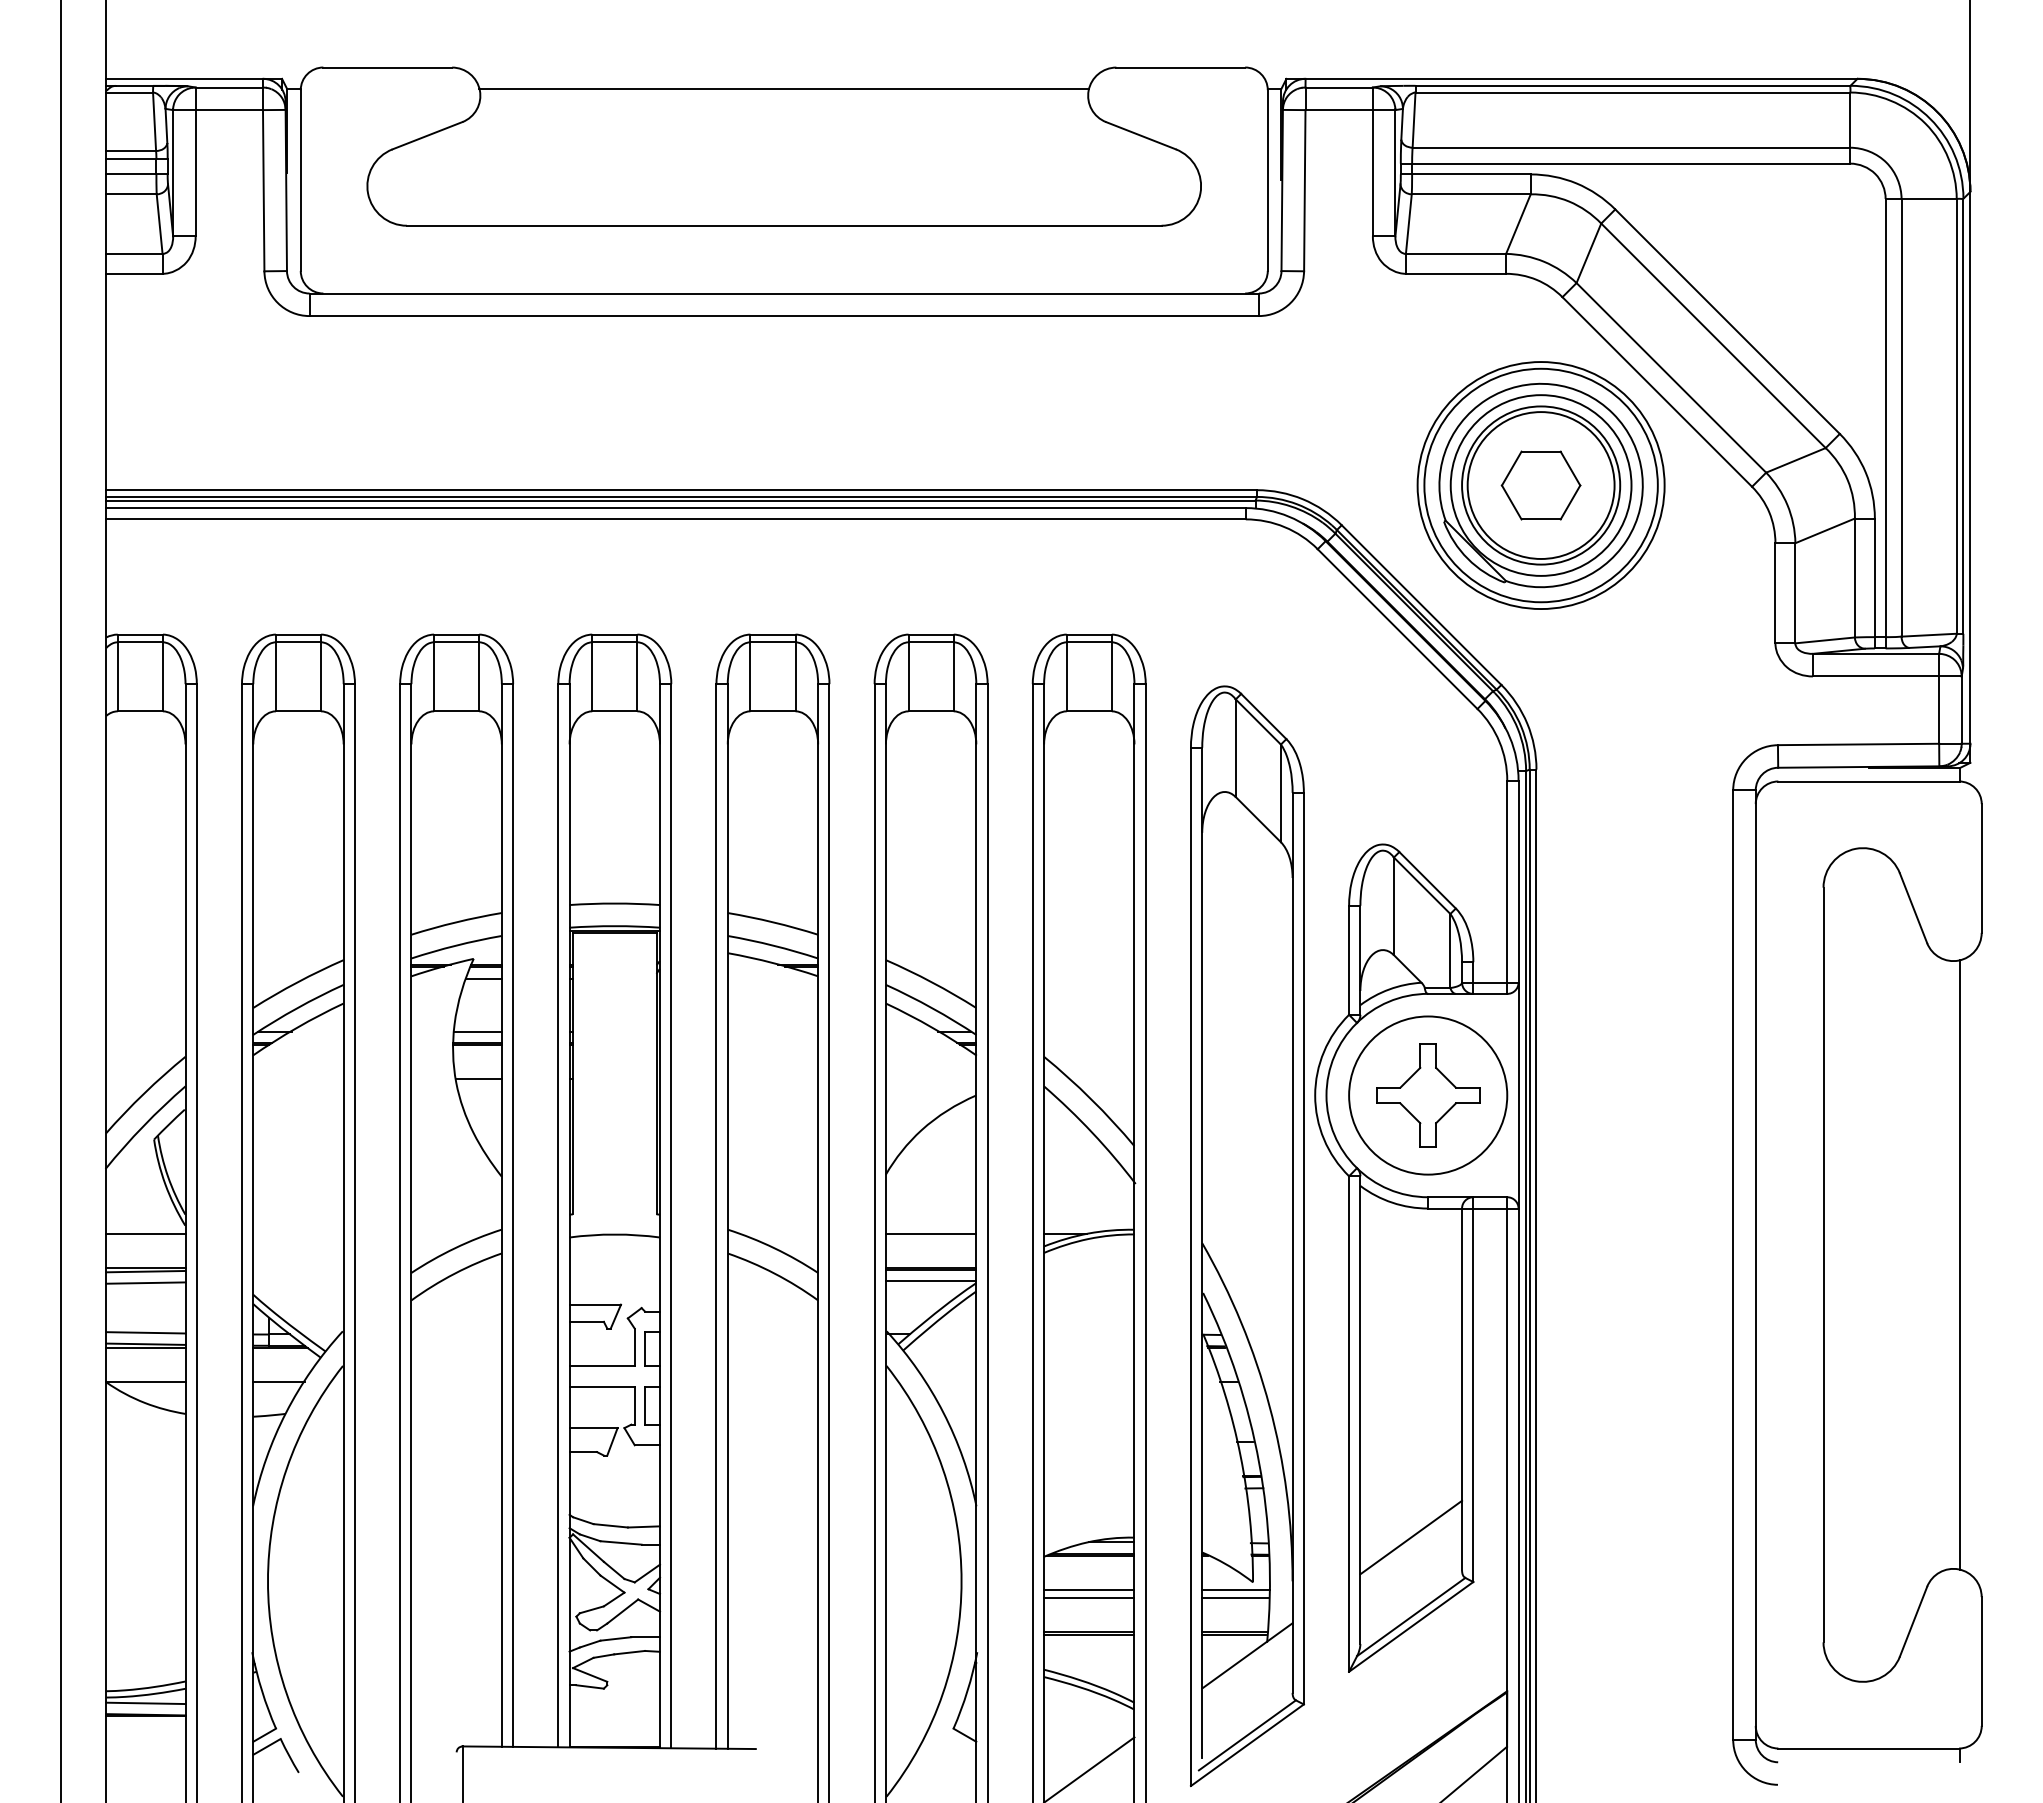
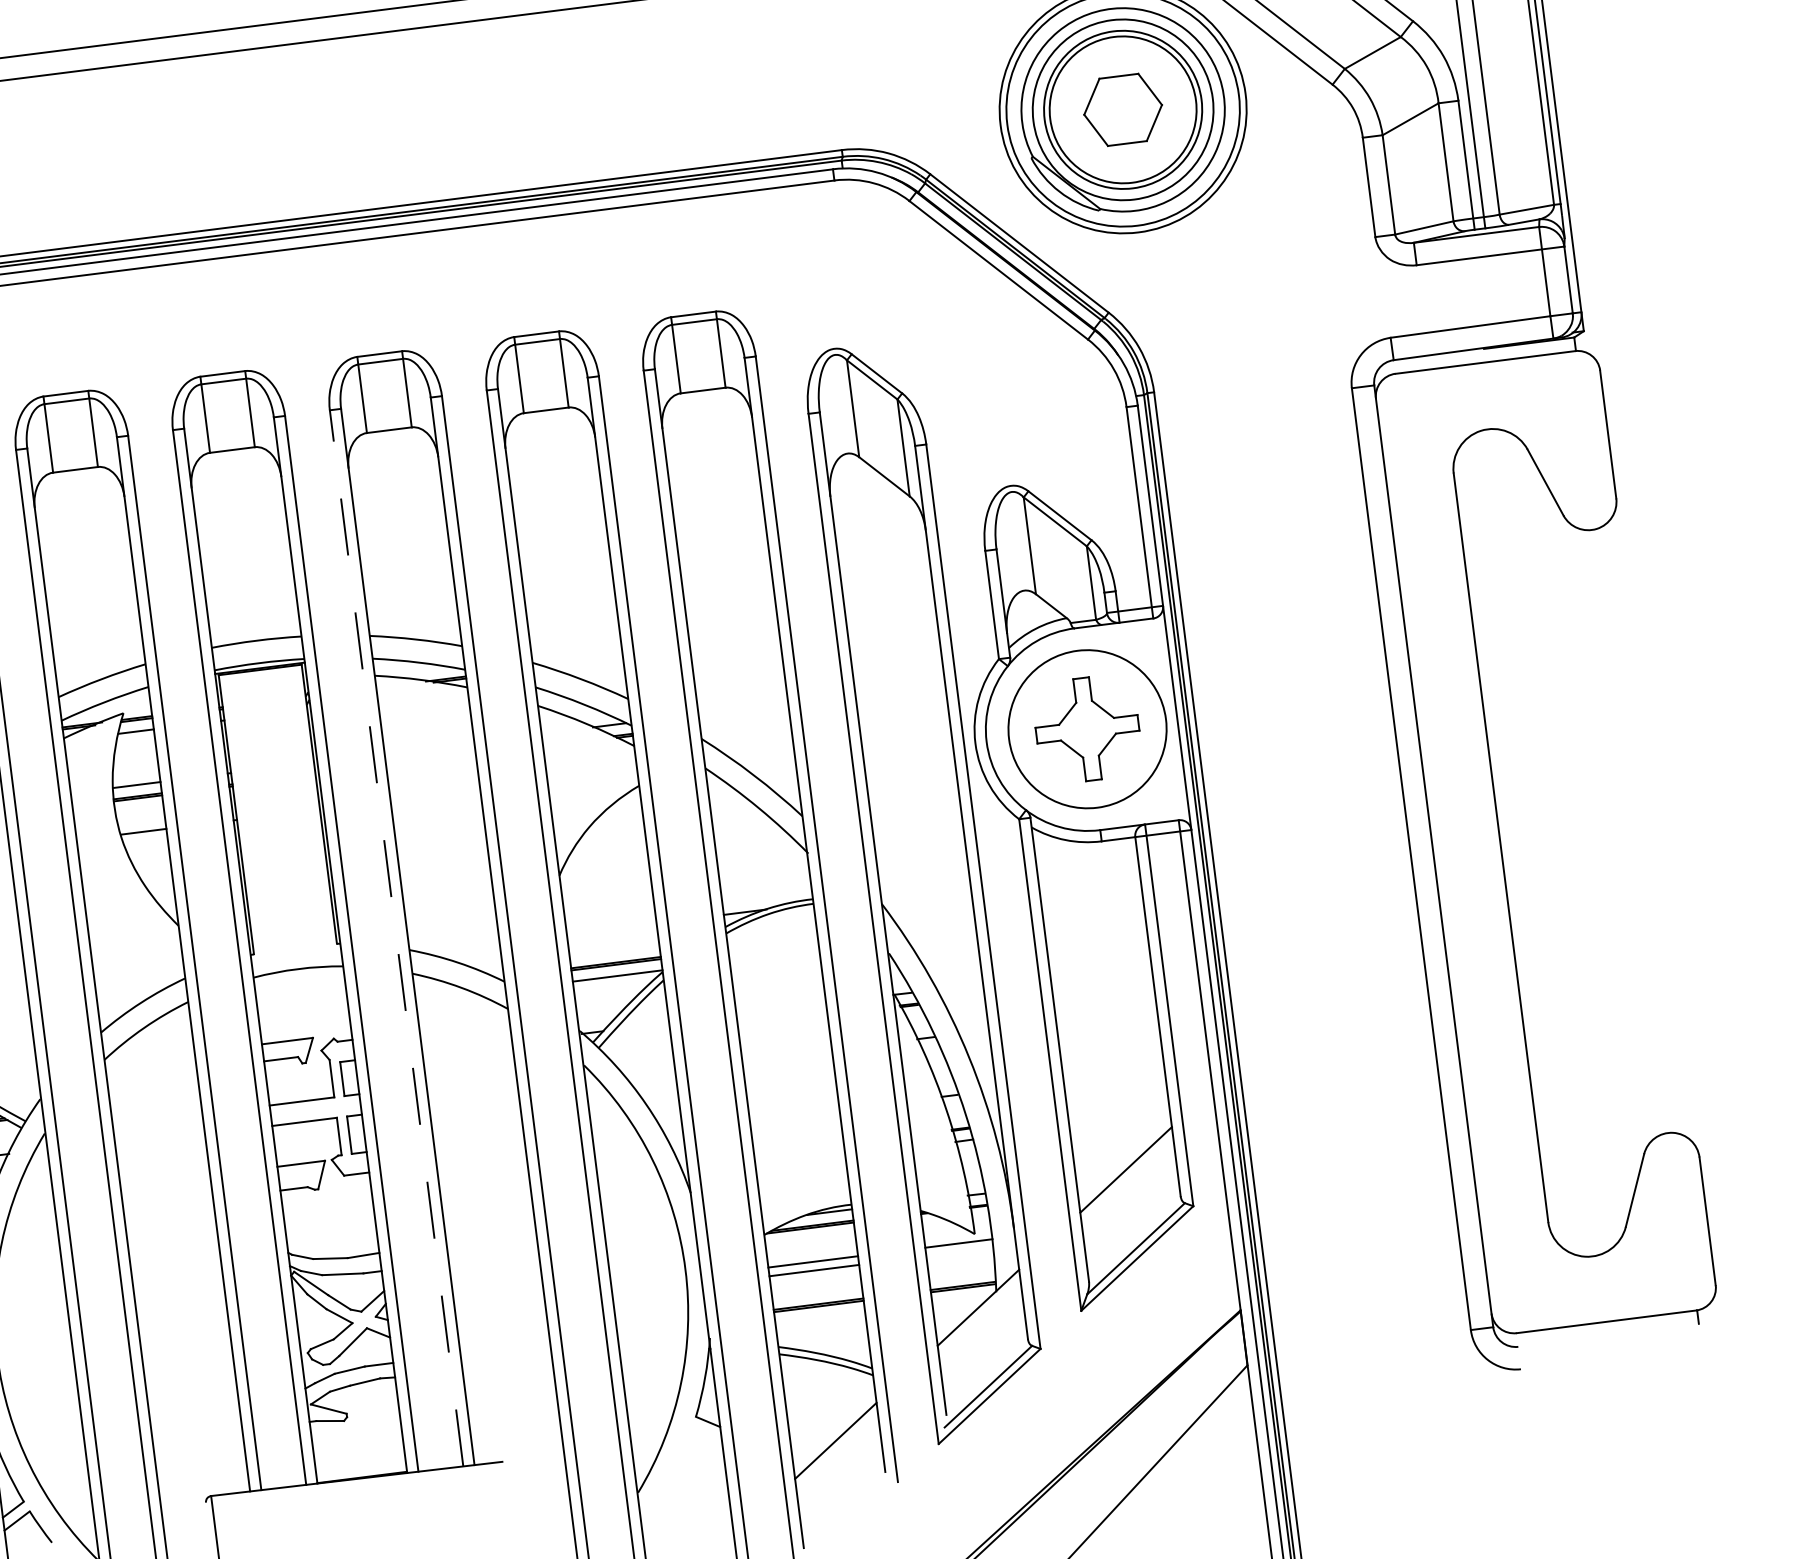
line: (716, 1215) -> (396, 937), solid -> dashed
line: (930, 1234) -> (611, 929), removed
line: (1960, 1264) -> (1636, 830), removed
line: (1235, 1598) -> (959, 1252), removed

